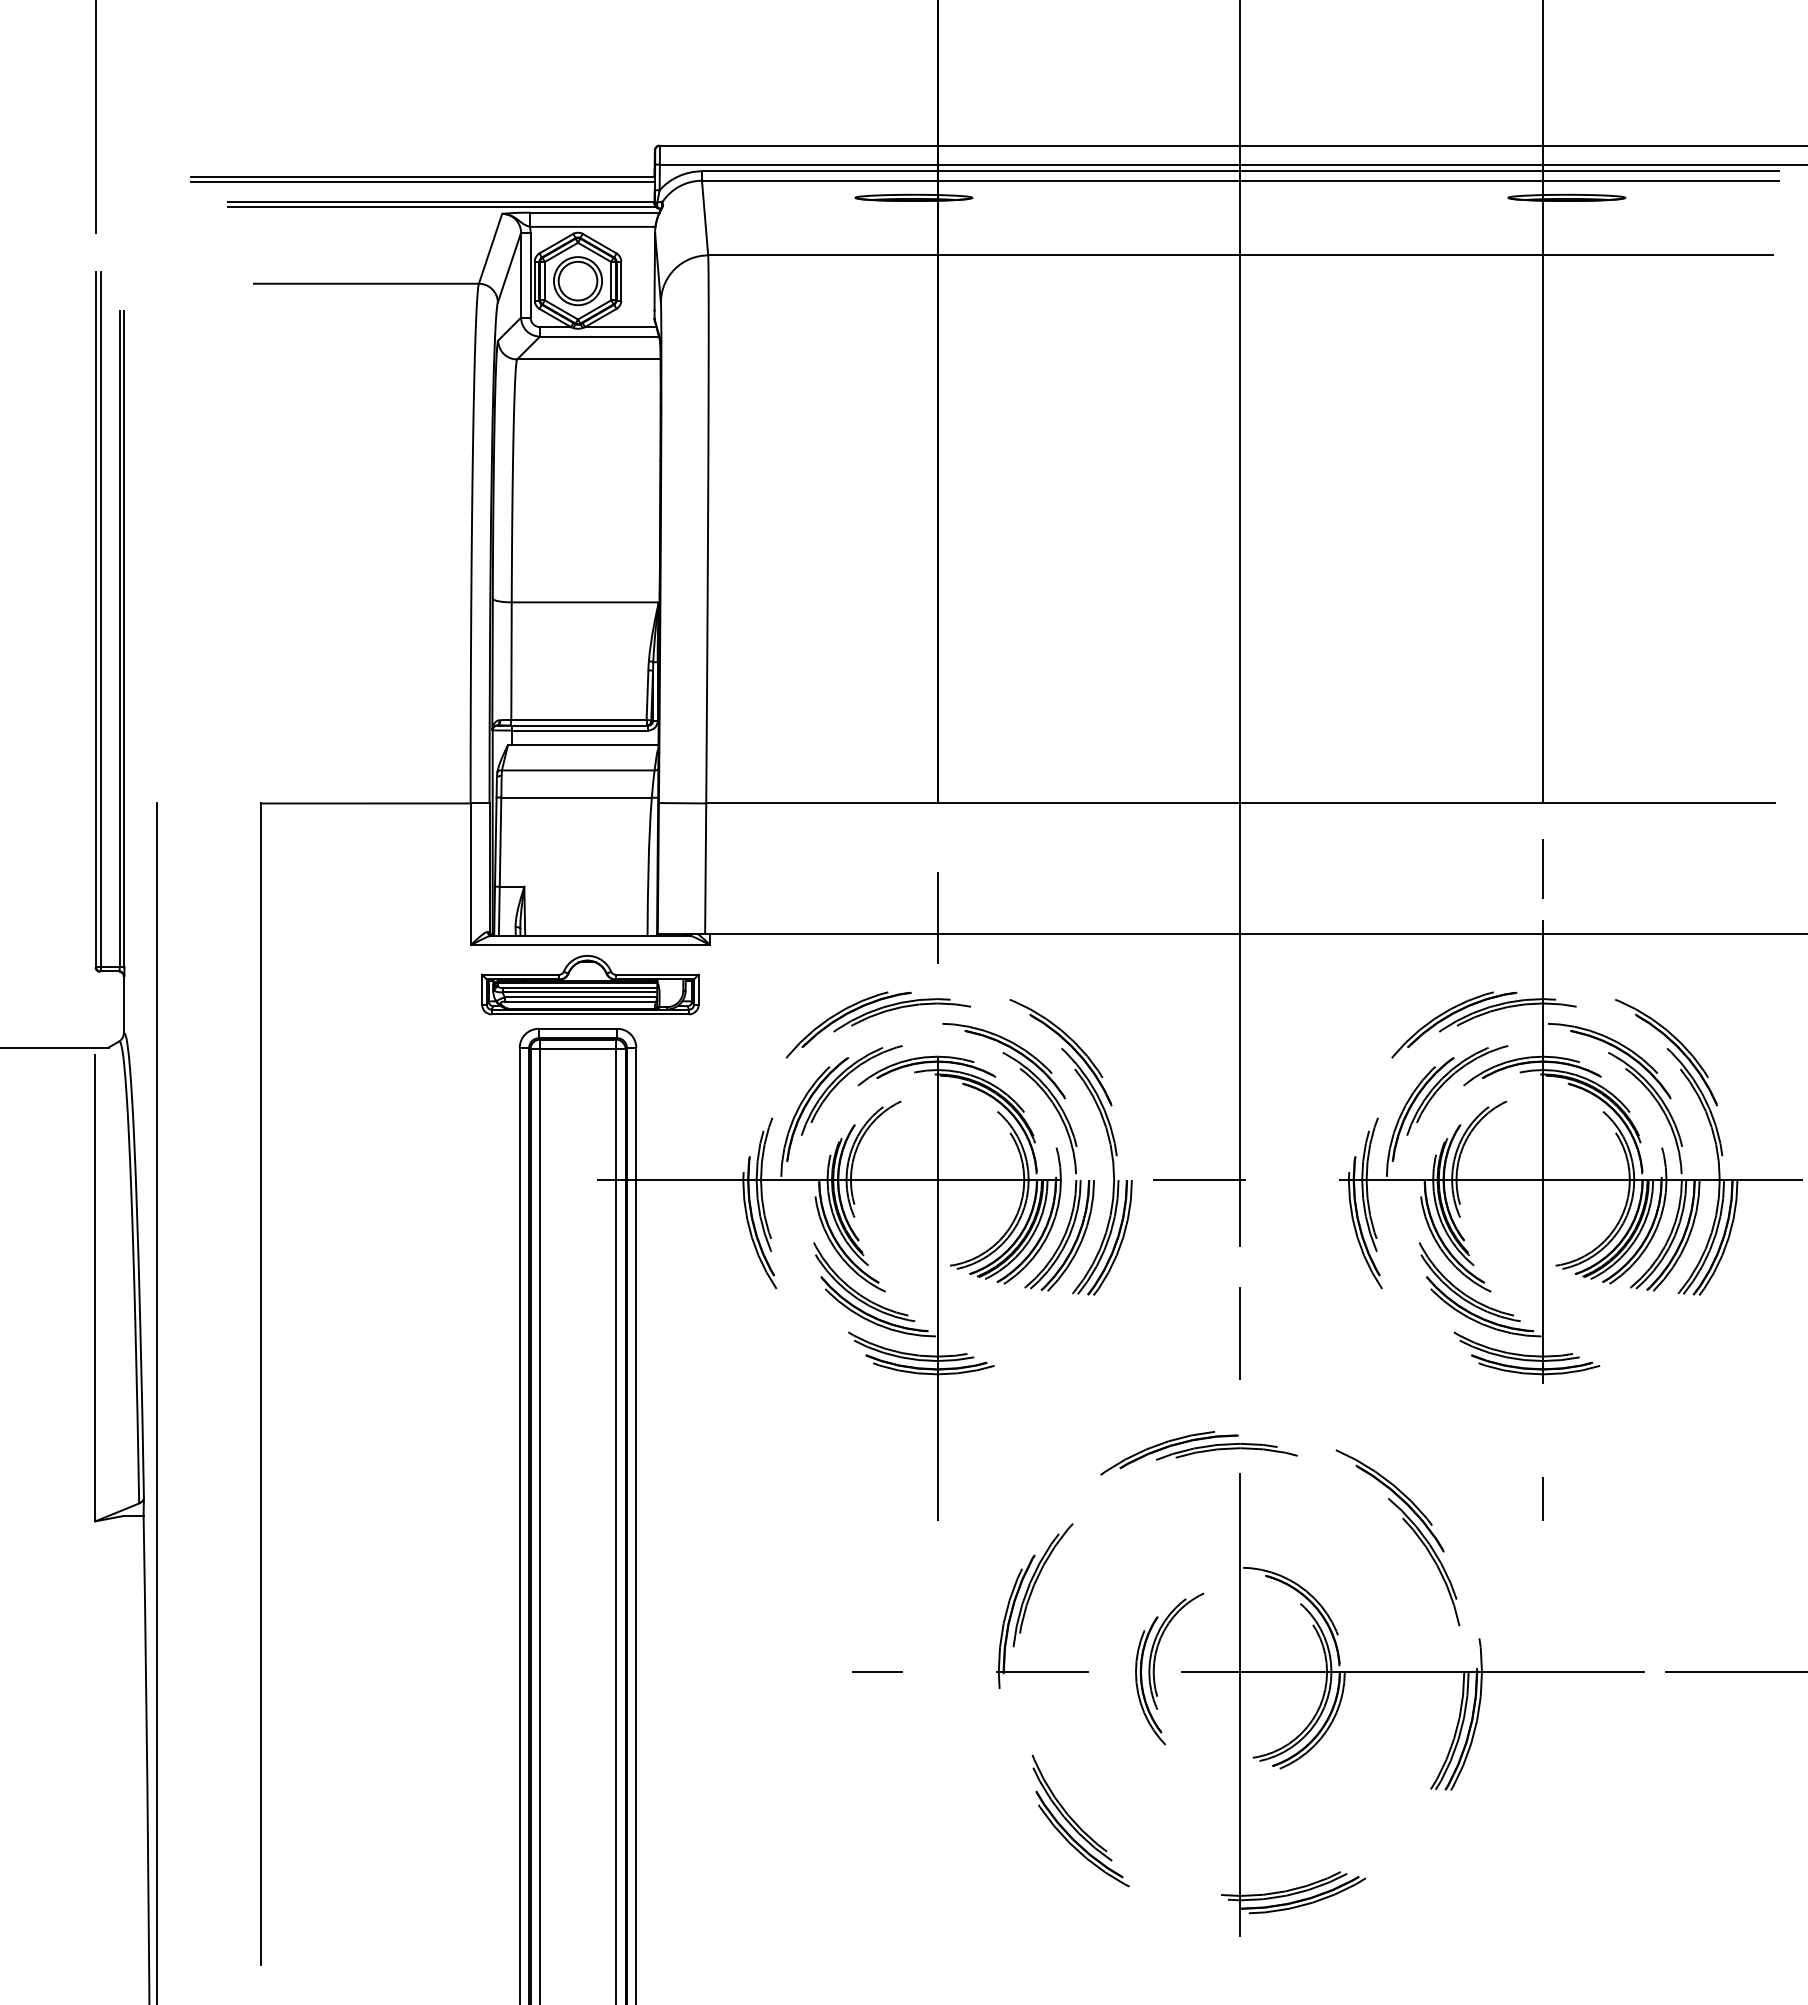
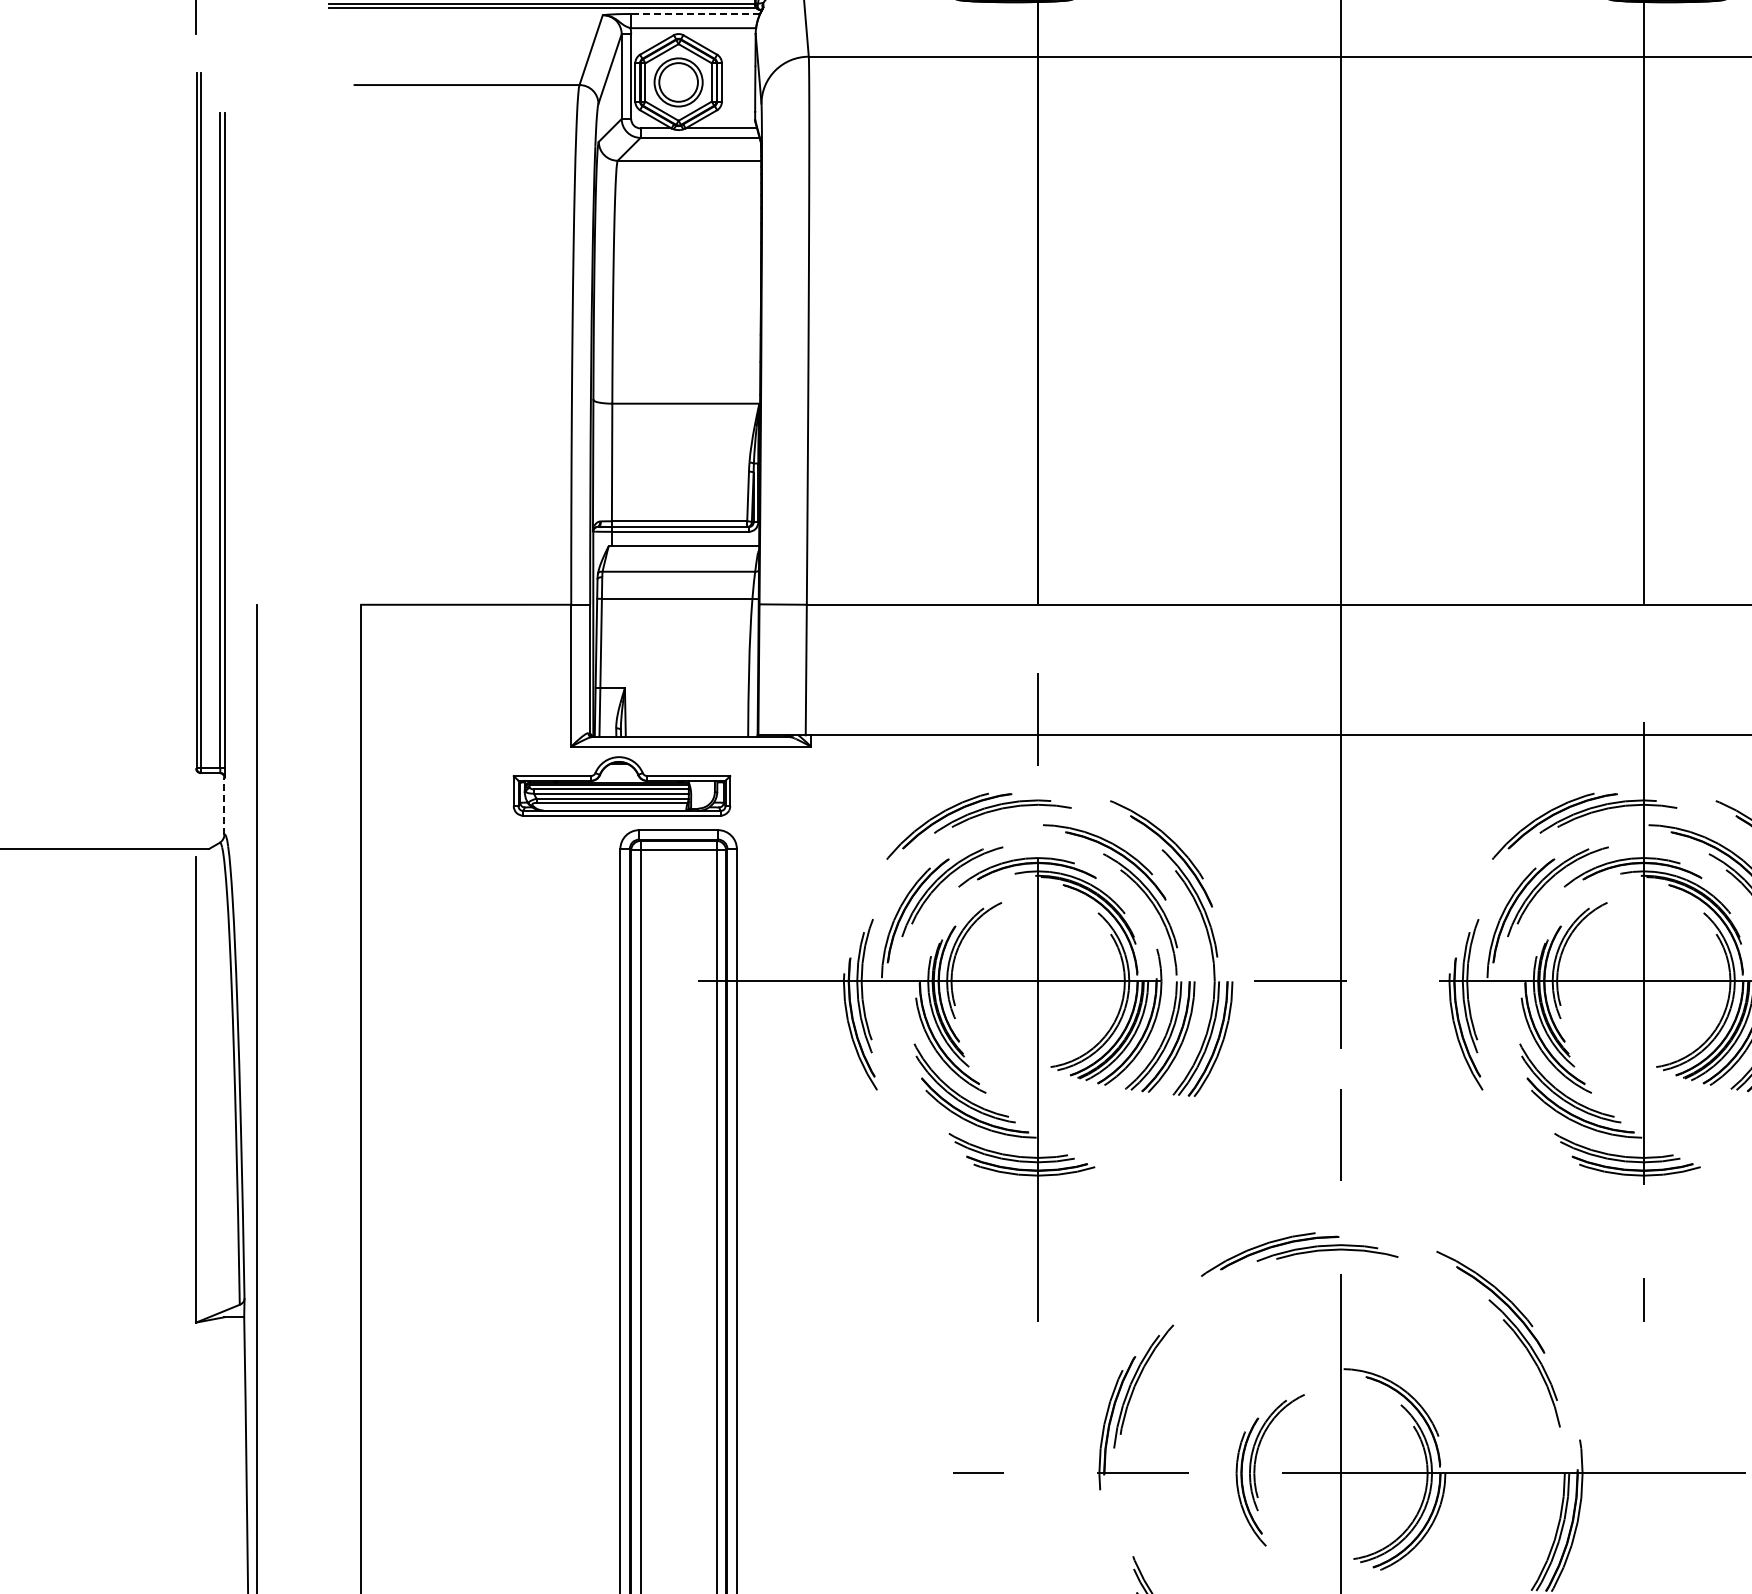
line: (594, 212) -> (695, 13), solid -> dashed
line: (1543, 869) -> (1644, 670), removed
part: (590, 985) -> (622, 786), moved
line: (123, 1004) -> (224, 805), solid -> dashed

